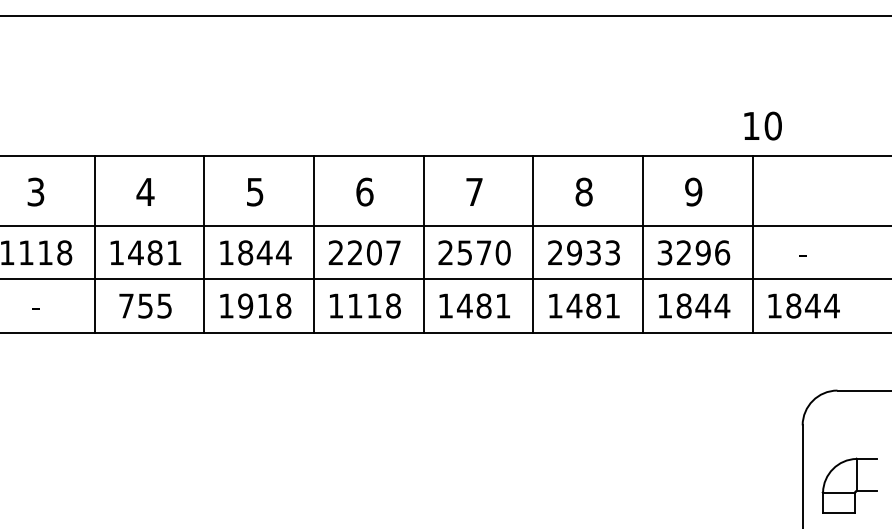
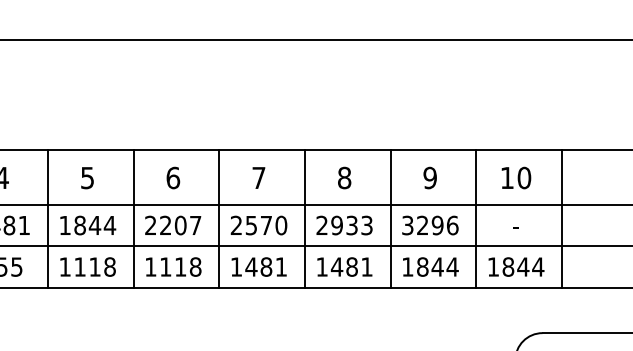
text: (762, 125) -> (515, 177), moved
line: (862, 243) -> (562, 218), added
text: (245, 305) -> (80, 266), 1918 -> 1118

